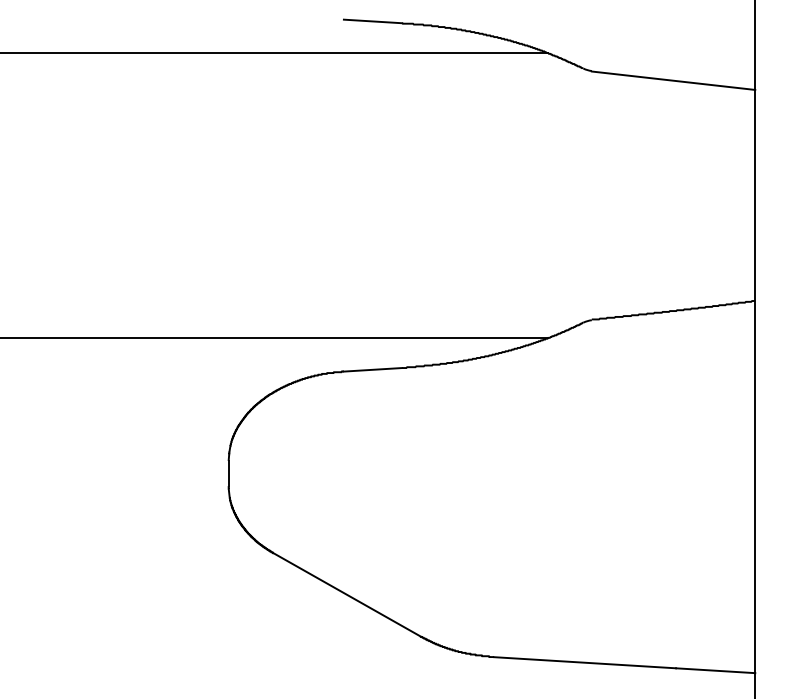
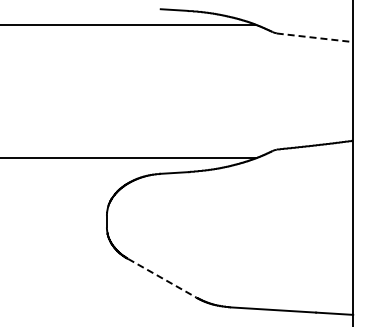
line: (674, 80) -> (315, 37), solid -> dashed
line: (347, 595) -> (162, 278), solid -> dashed

